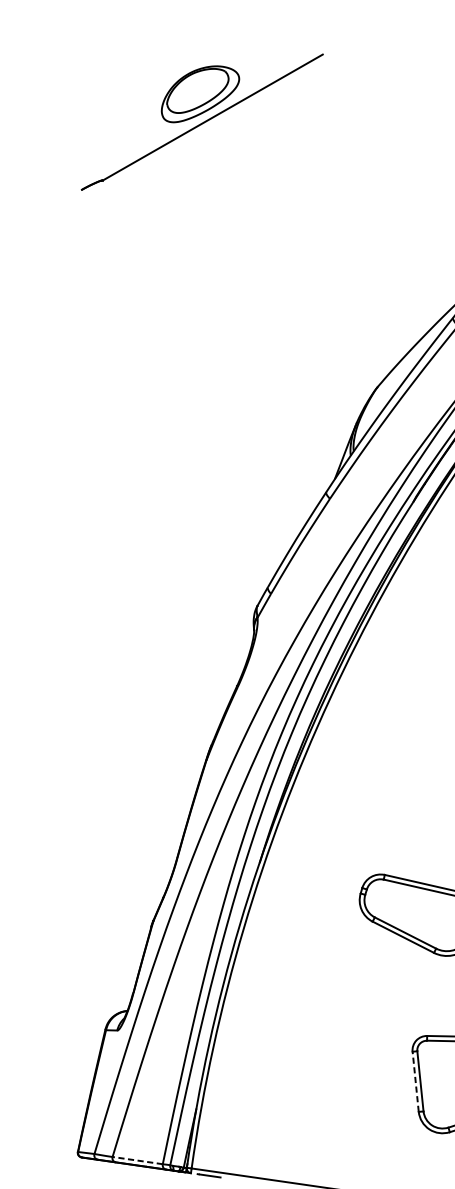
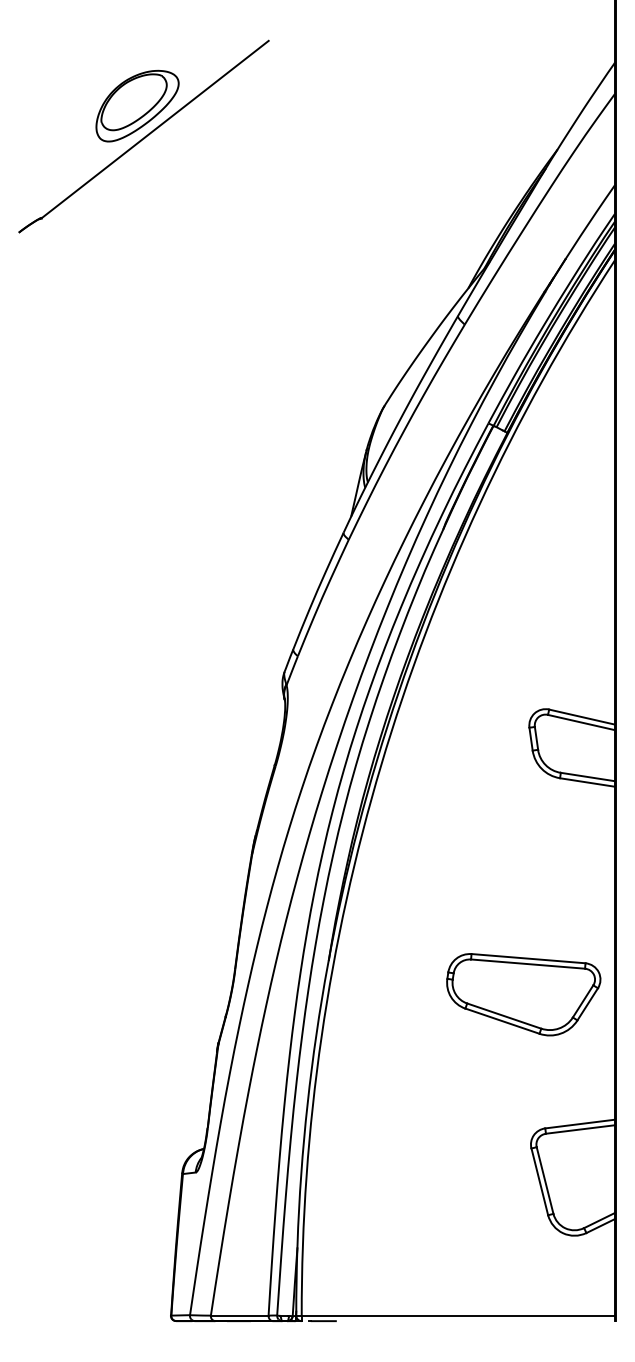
line: (415, 1081) -> (539, 1181), dashed -> solid
line: (137, 1160) -> (239, 1315), dashed -> solid

